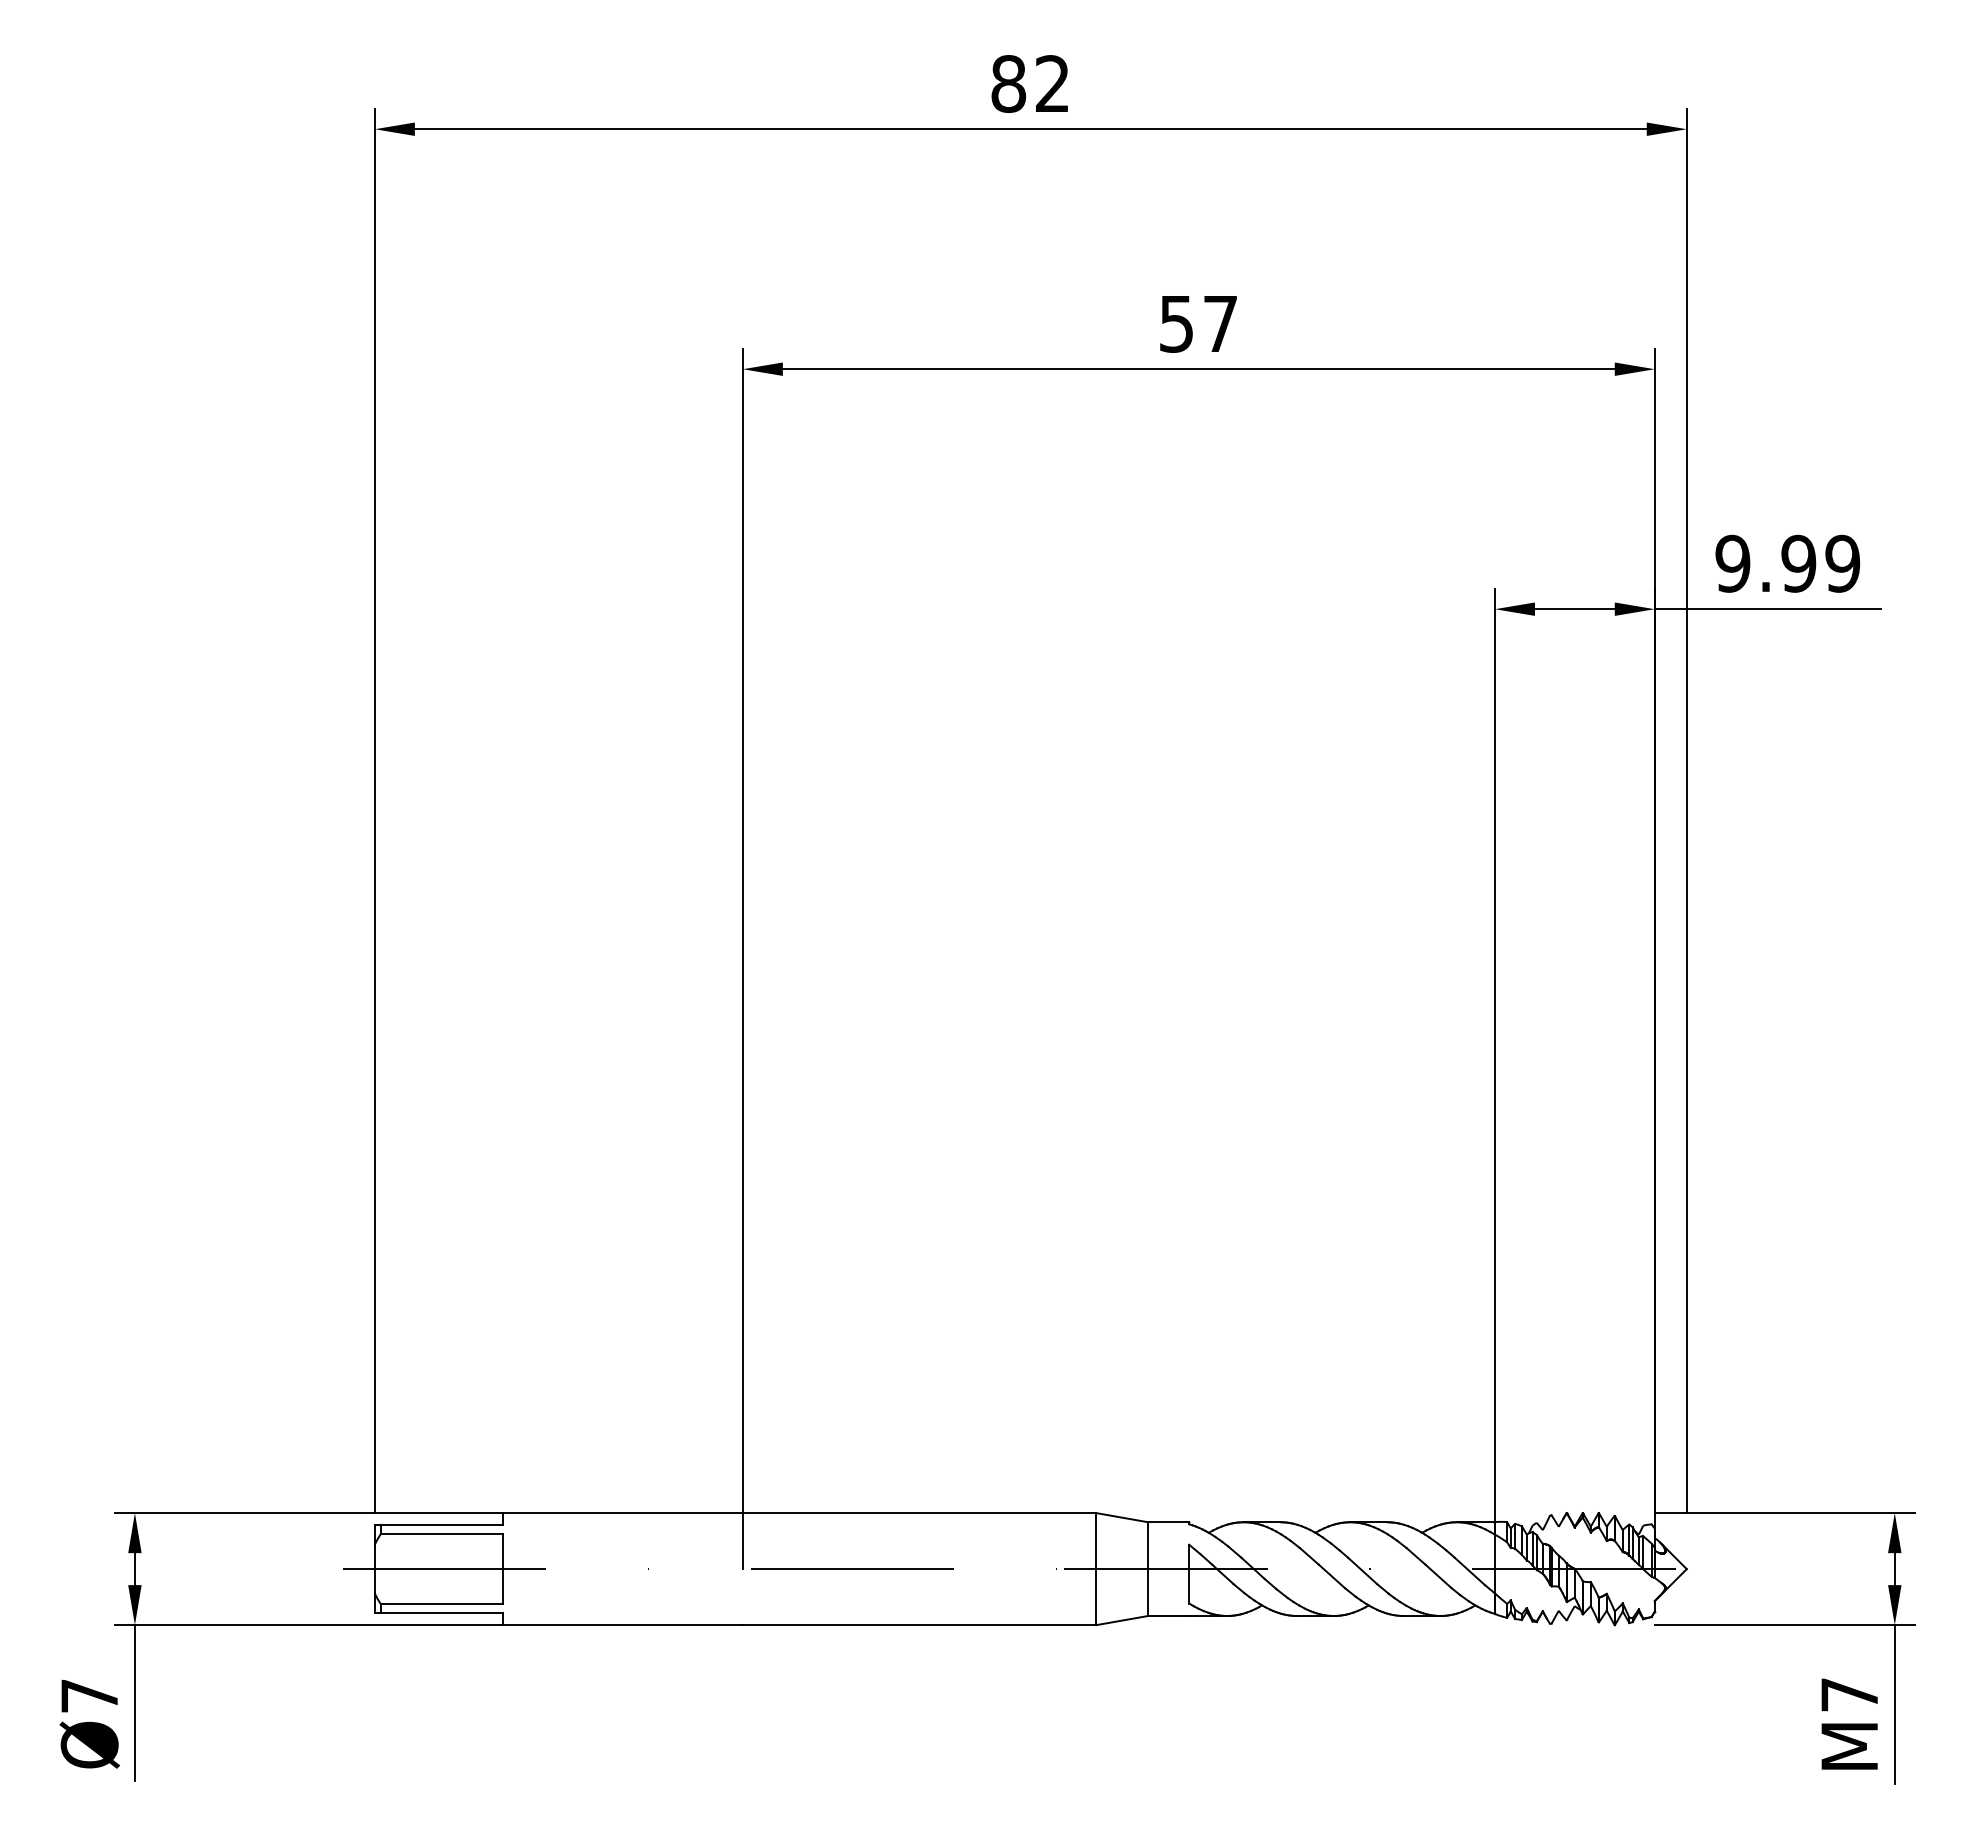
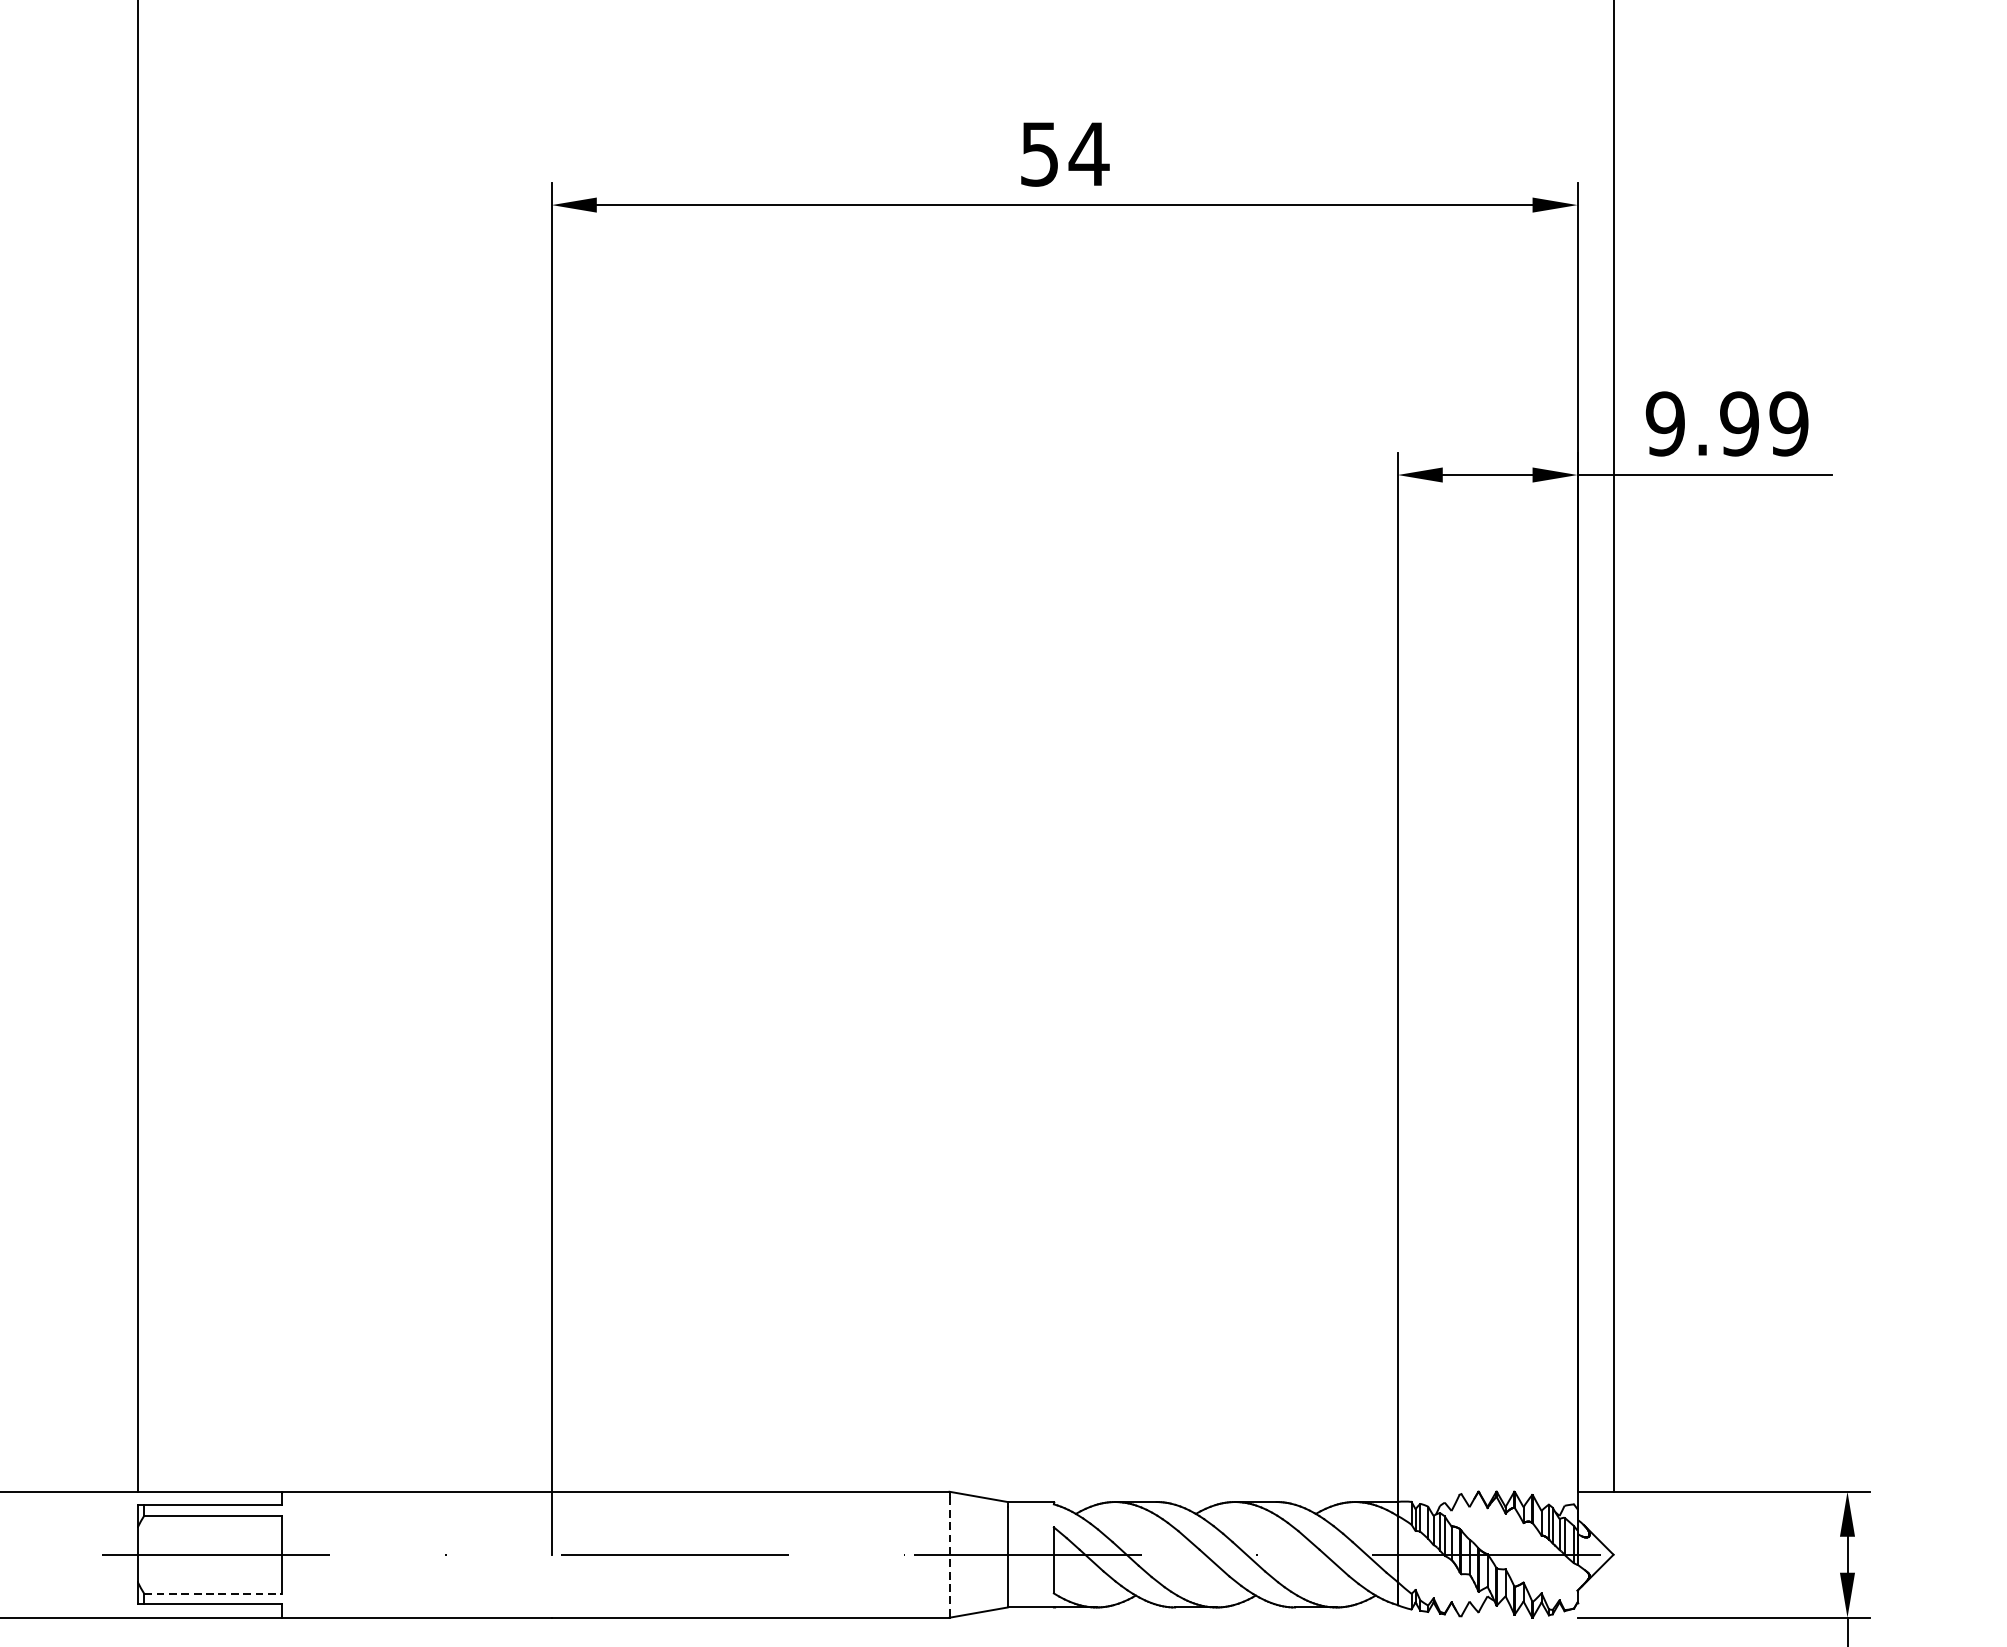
text: (1220, 323) -> (1089, 153), 57 -> 54
line: (1096, 1572) -> (949, 1558), solid -> dashed
line: (442, 1603) -> (213, 1593), solid -> dashed

